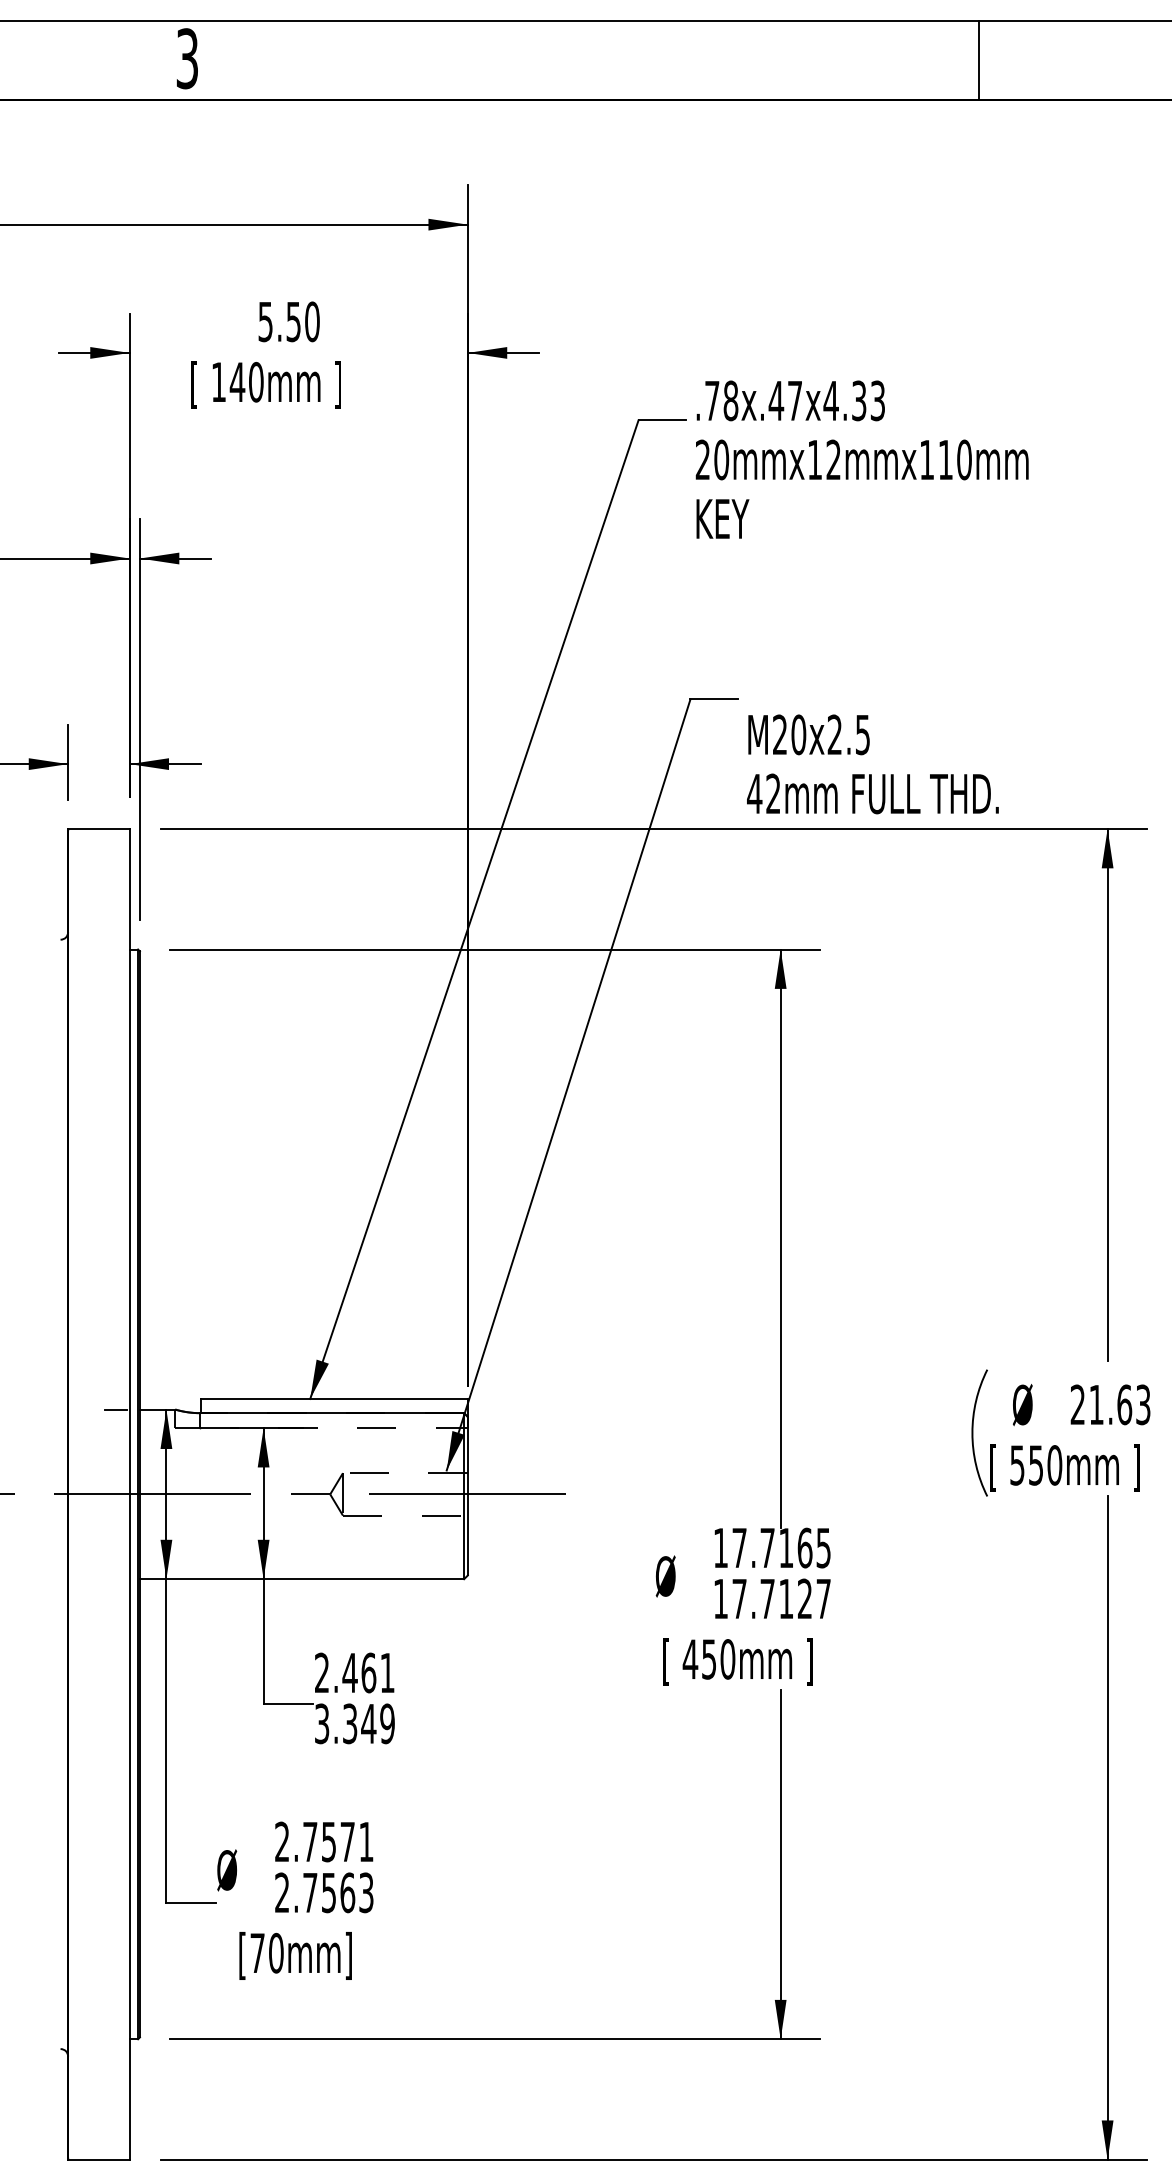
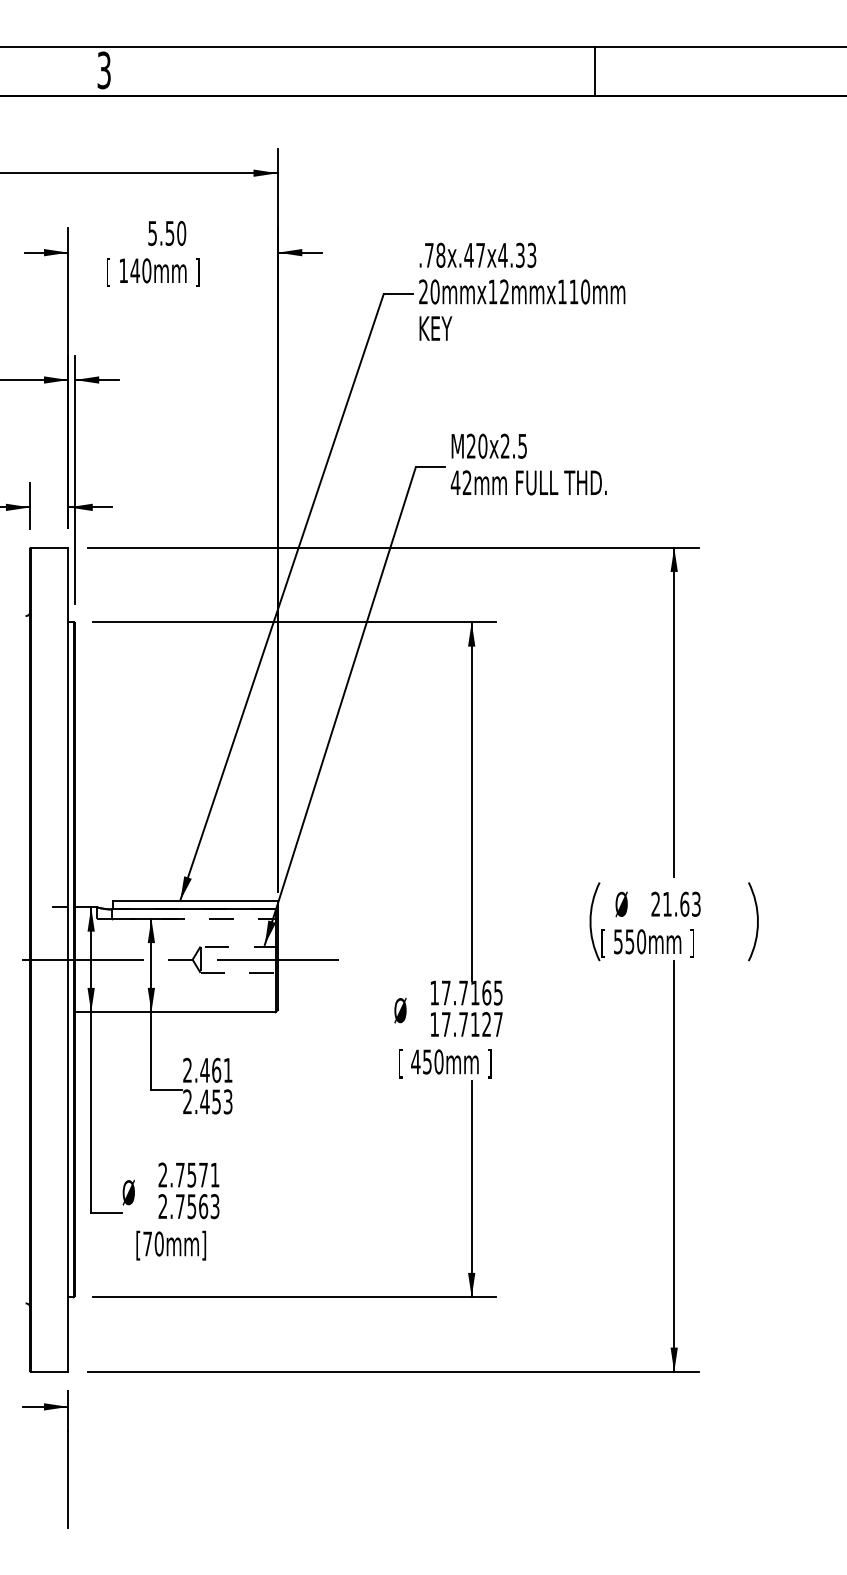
text: (862, 459) -> (522, 291), moved
text: (872, 764) -> (528, 464), moved
text: (354, 1723) -> (207, 1101), 3.349 -> 2.453

